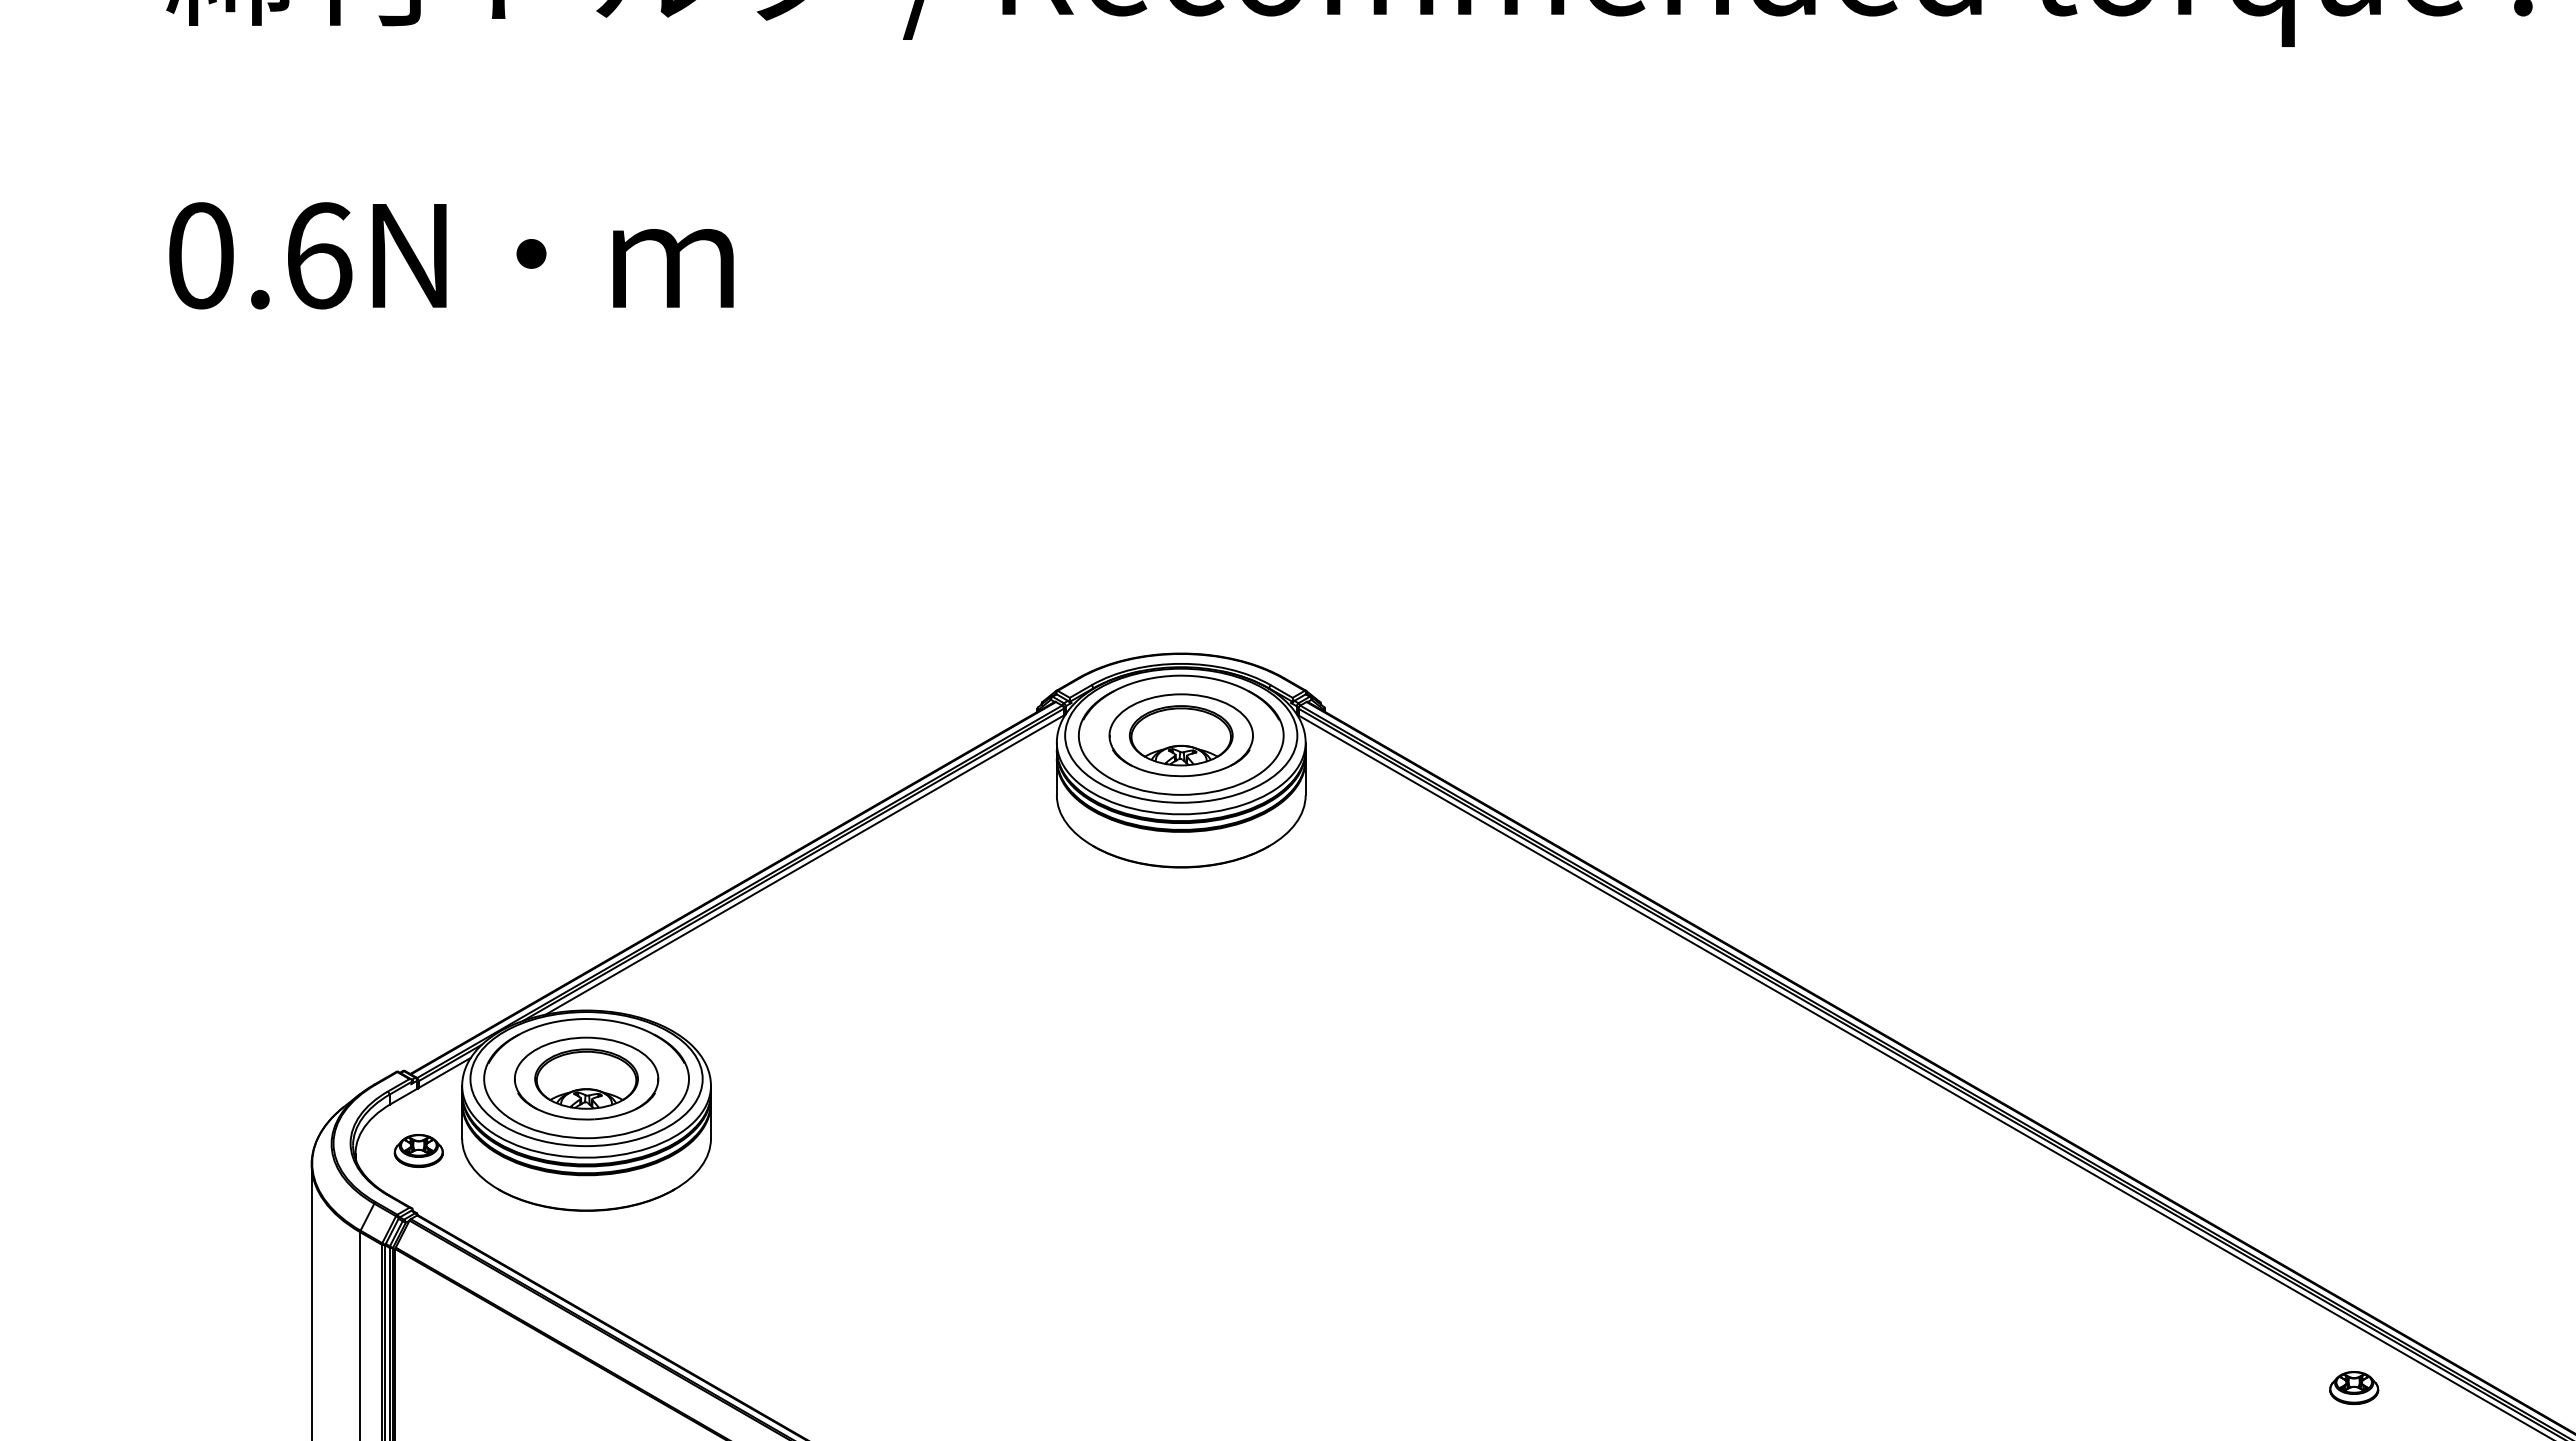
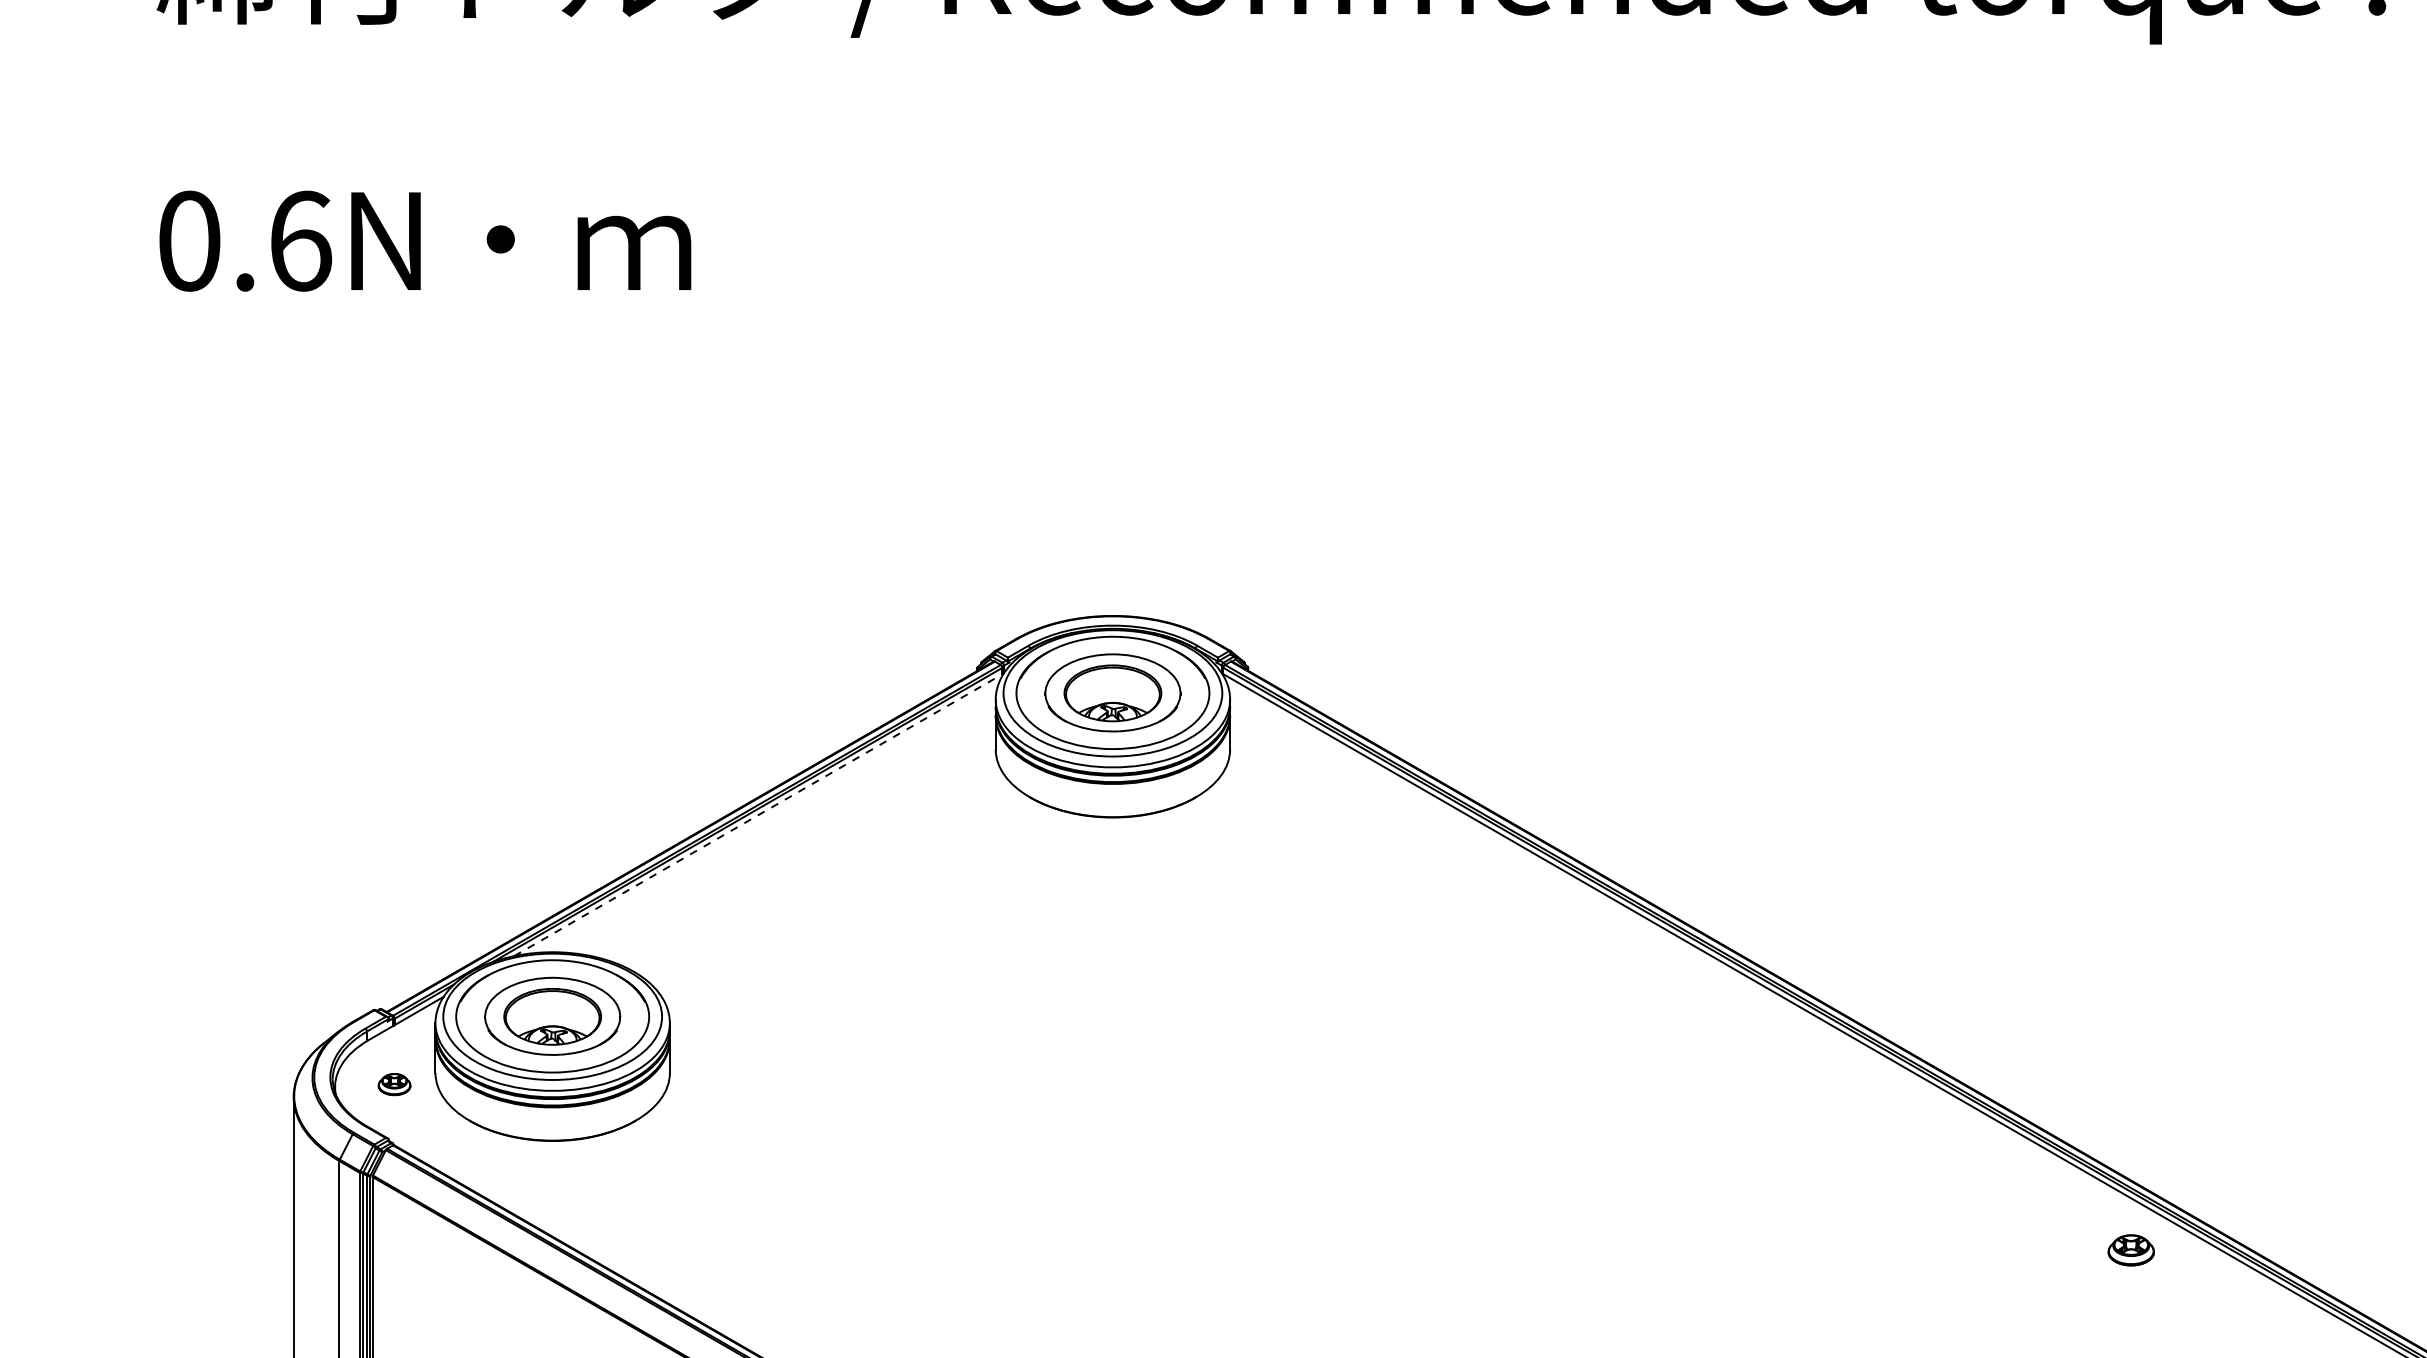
line: (806, 864) -> (759, 814), solid -> dashed
part: (418, 1150) -> (394, 1084), size x0.7
part: (2354, 1387) -> (2131, 1249), moved

